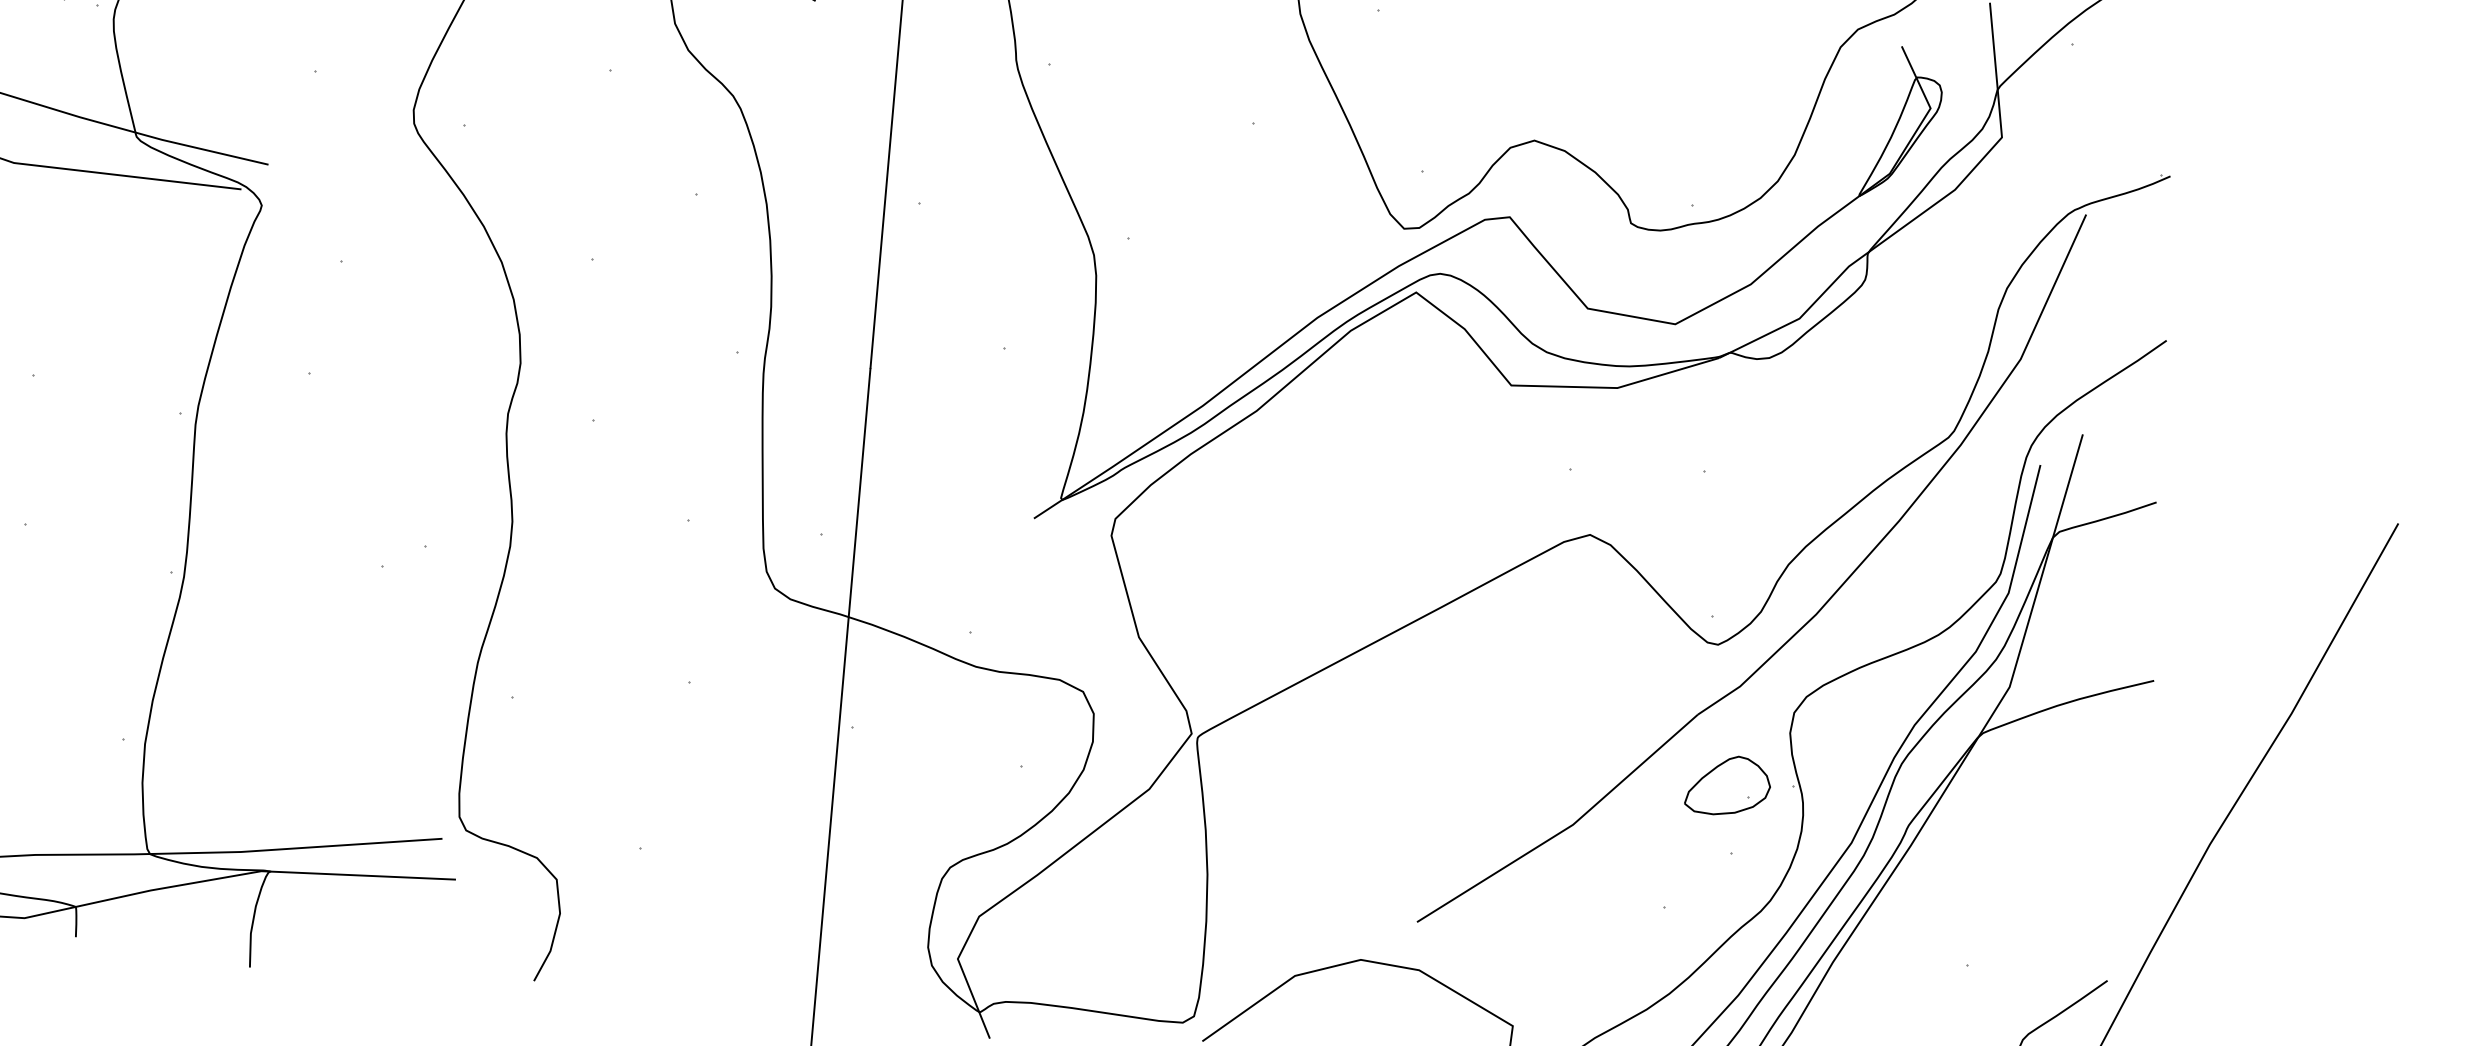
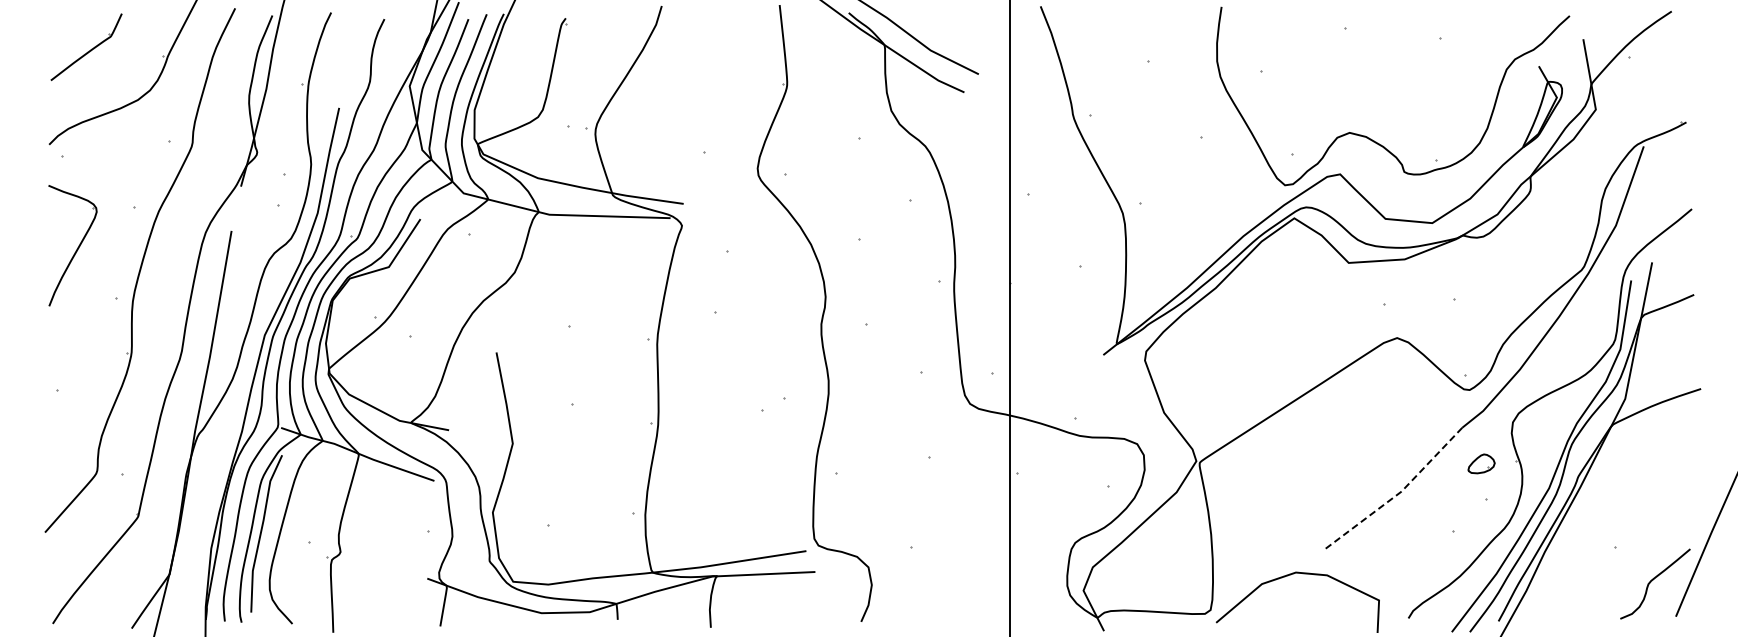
part: (1728, 785) -> (1481, 463), size x0.6
line: (1566, 829) -> (1398, 494), solid -> dashed

